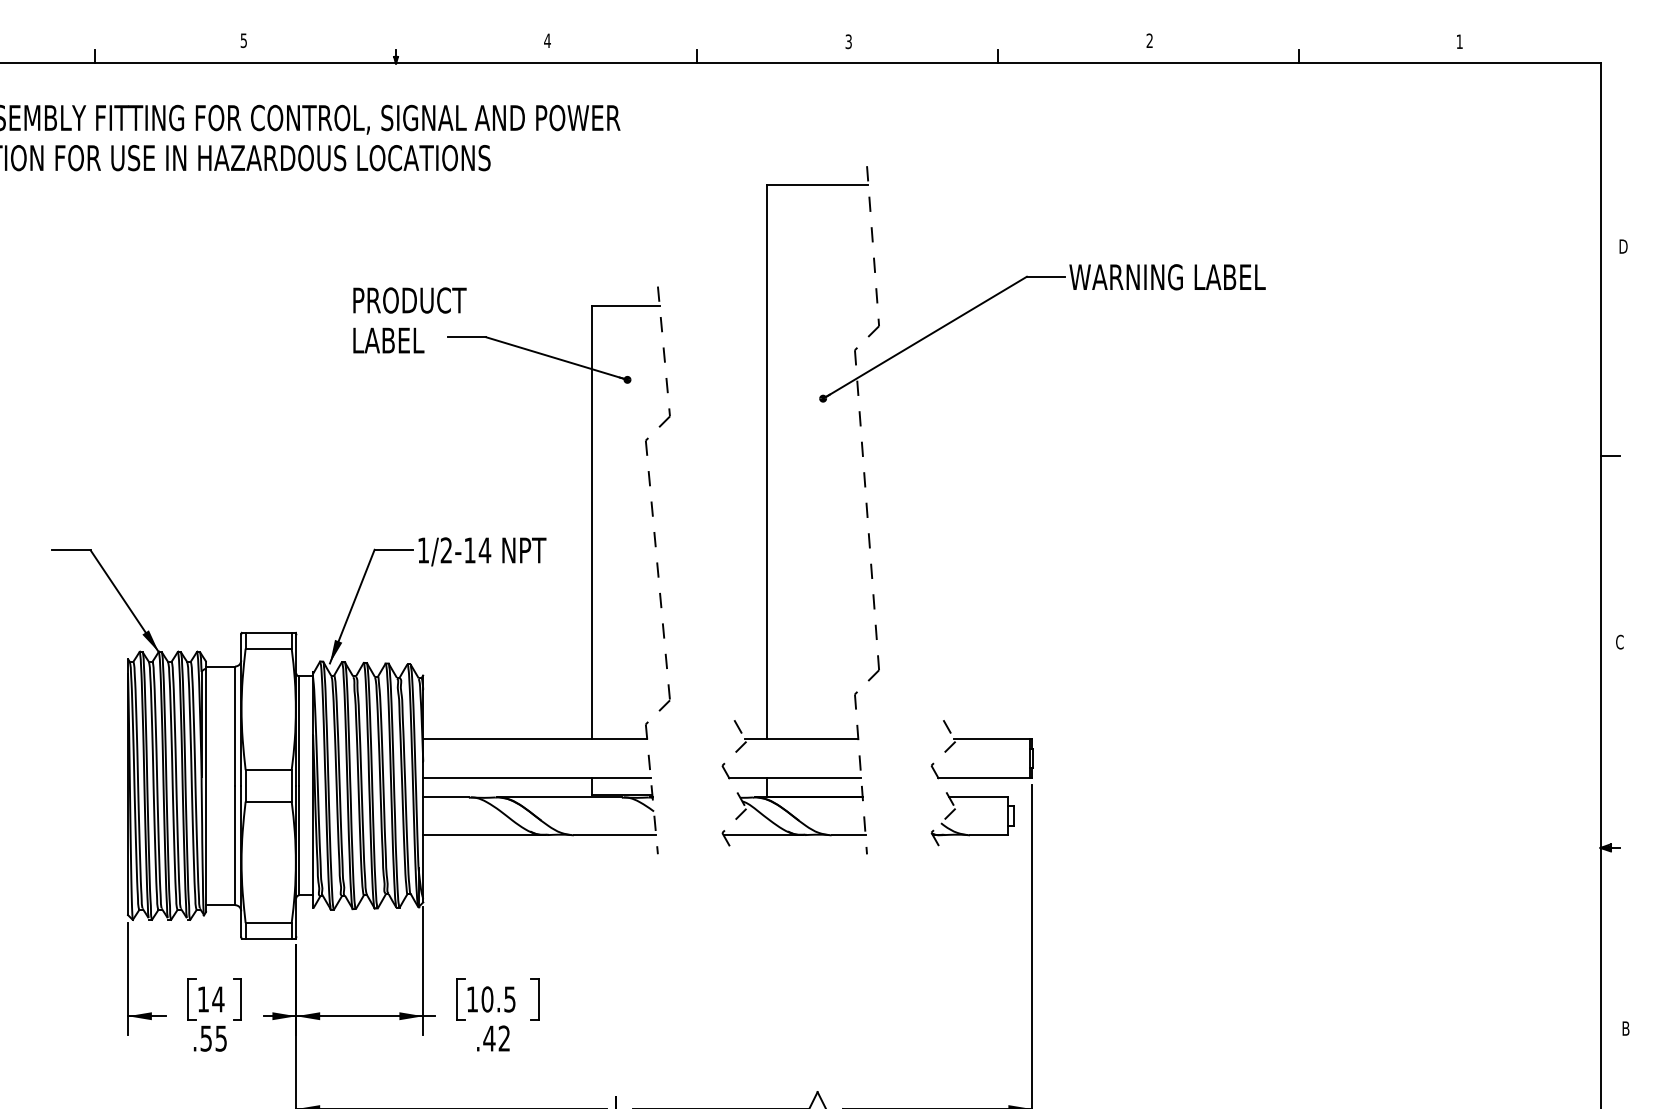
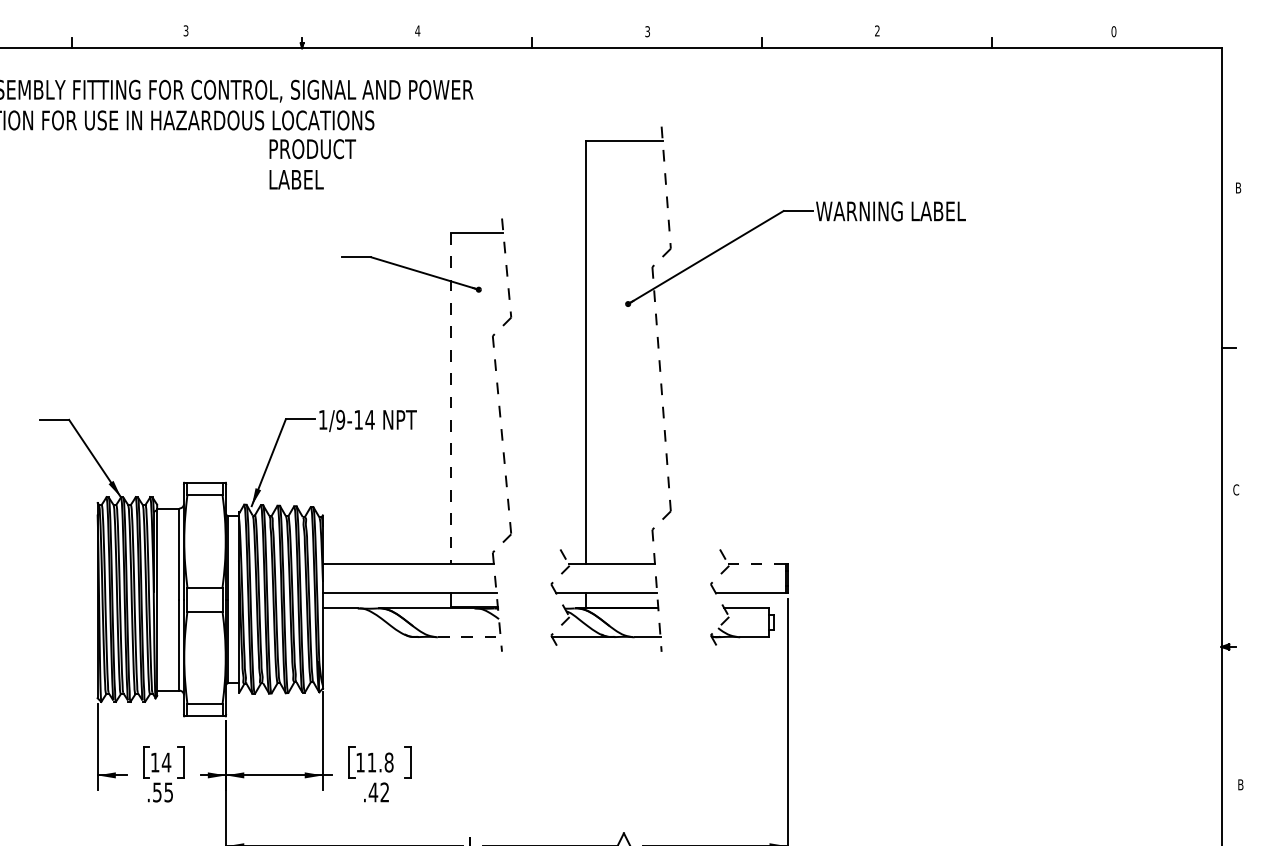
text: (244, 40) -> (186, 30), 5 -> 3
text: (1459, 41) -> (1113, 31), 1 -> 0
text: (1624, 247) -> (1239, 188), D -> B
text: (409, 320) -> (312, 164), moved
line: (591, 523) -> (451, 399), solid -> dashed
text: (446, 549) -> (340, 419), 1/2-14 -> 1/9-14
line: (991, 739) -> (756, 564), solid -> dashed
line: (484, 835) -> (369, 637), removed
line: (615, 835) -> (469, 637), solid -> dashed
text: (498, 999) -> (380, 762), 10.5 -> 11.8

